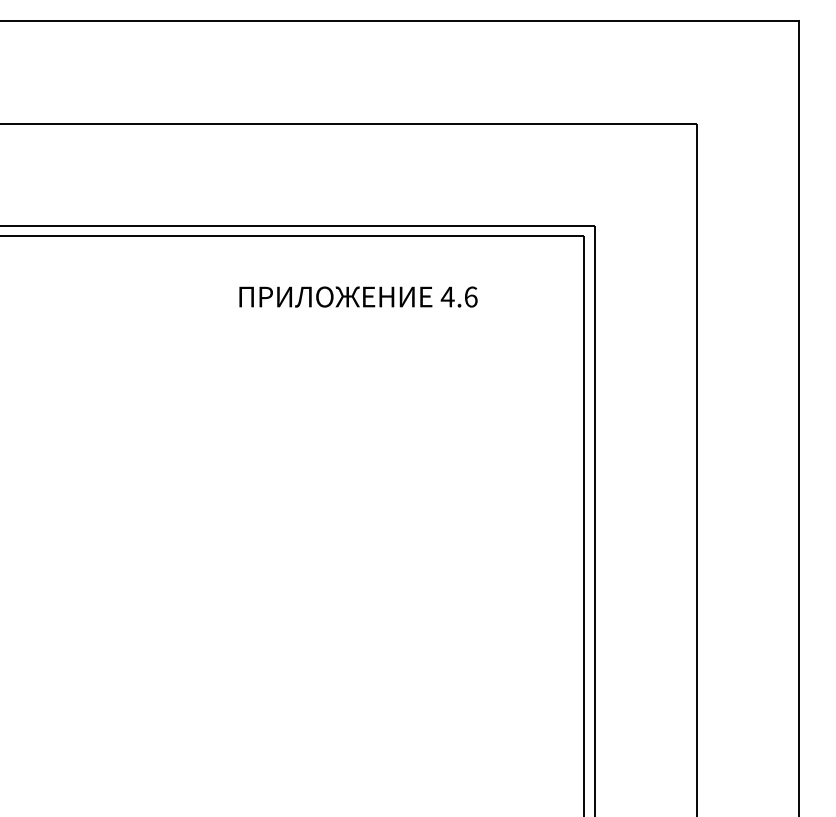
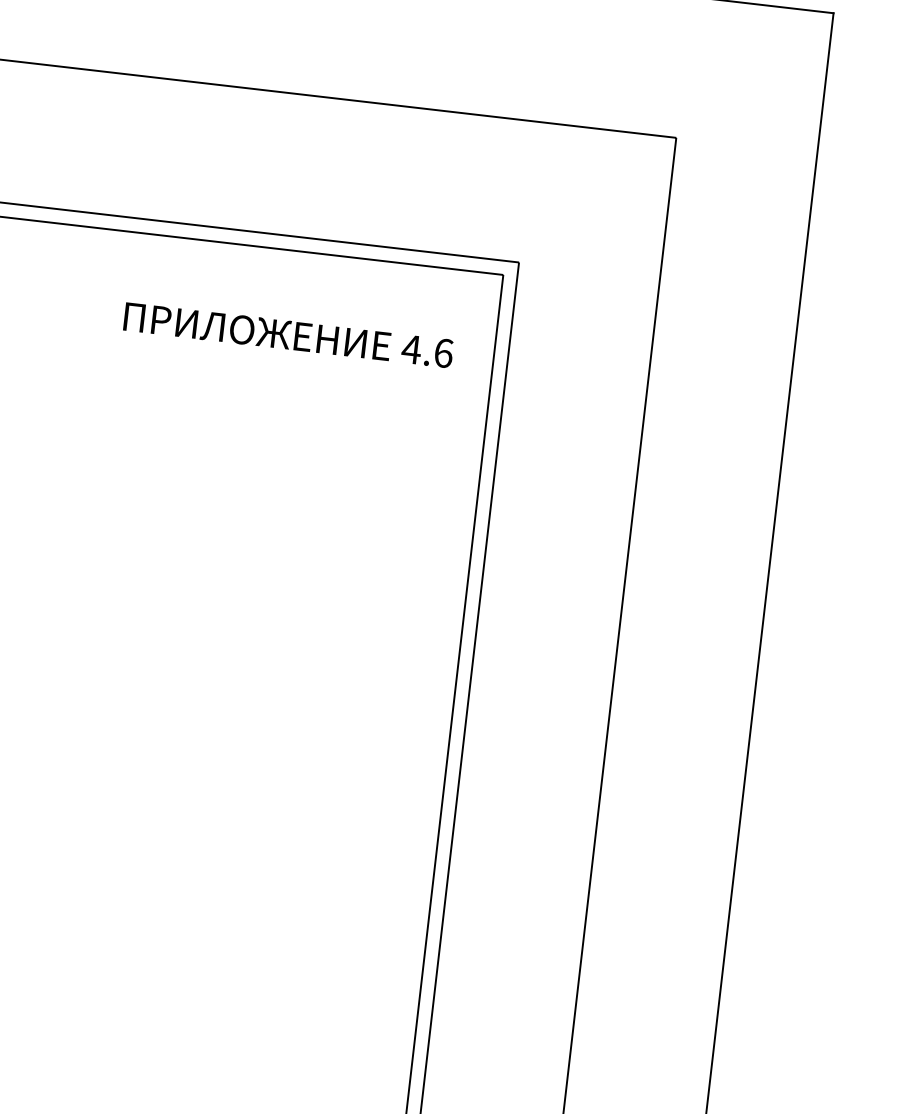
text: (358, 296) -> (288, 334), moved

